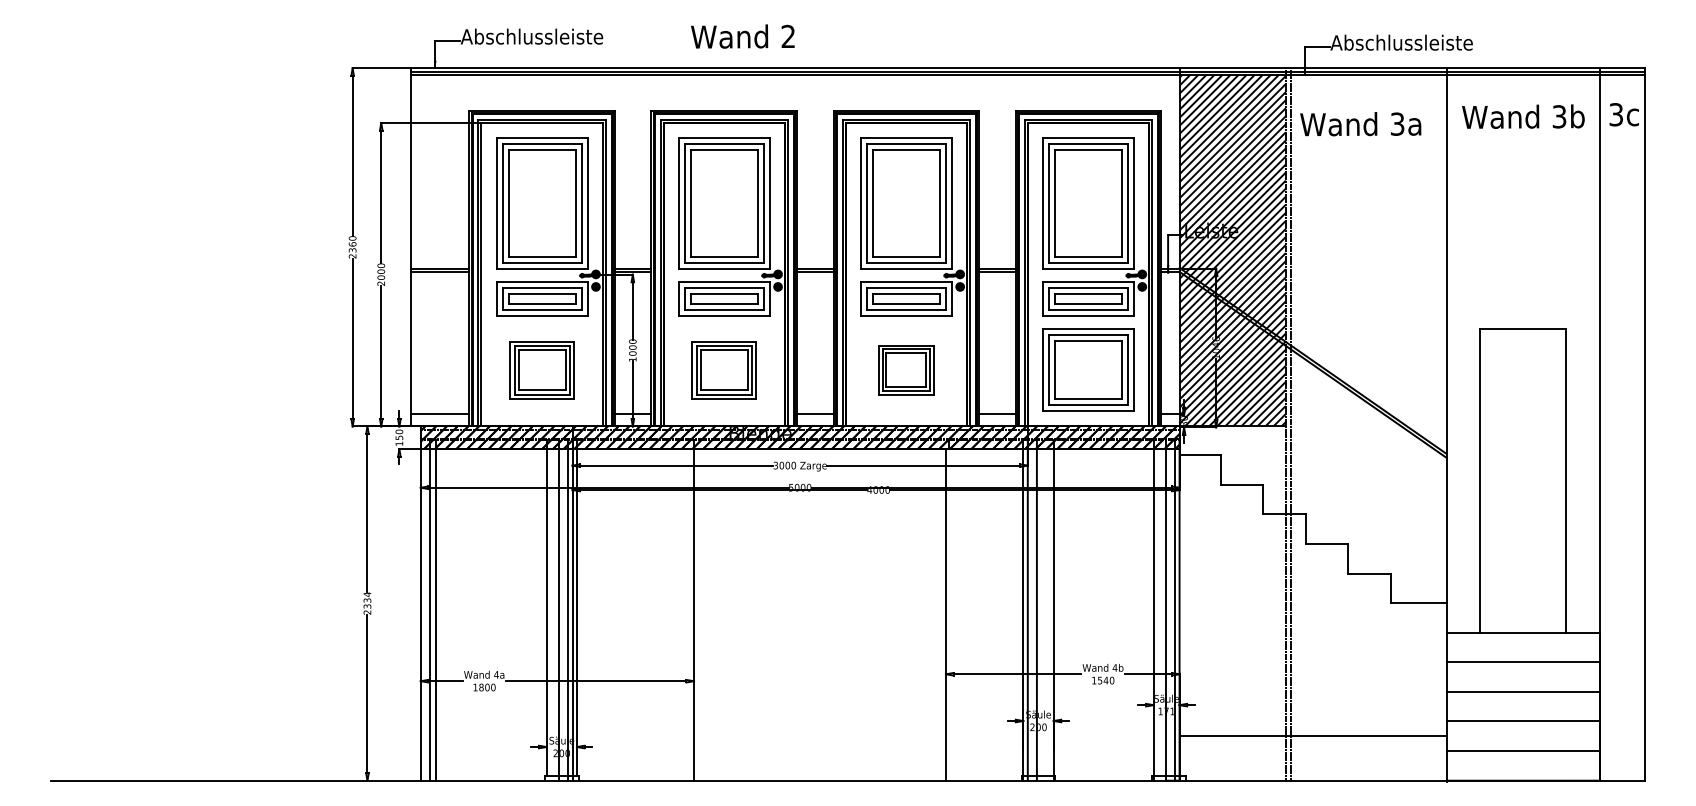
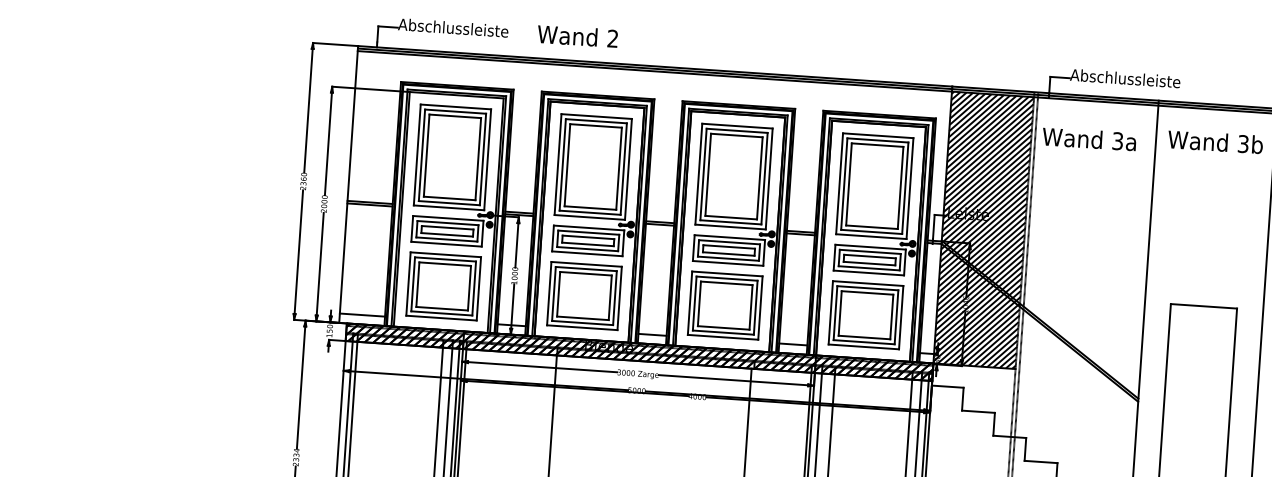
text: (742, 36) -> (577, 36), moved
part: (542, 369) -> (443, 285), size x1.43
part: (724, 369) -> (584, 295), size x1.43
part: (906, 369) -> (725, 305), size x1.67

